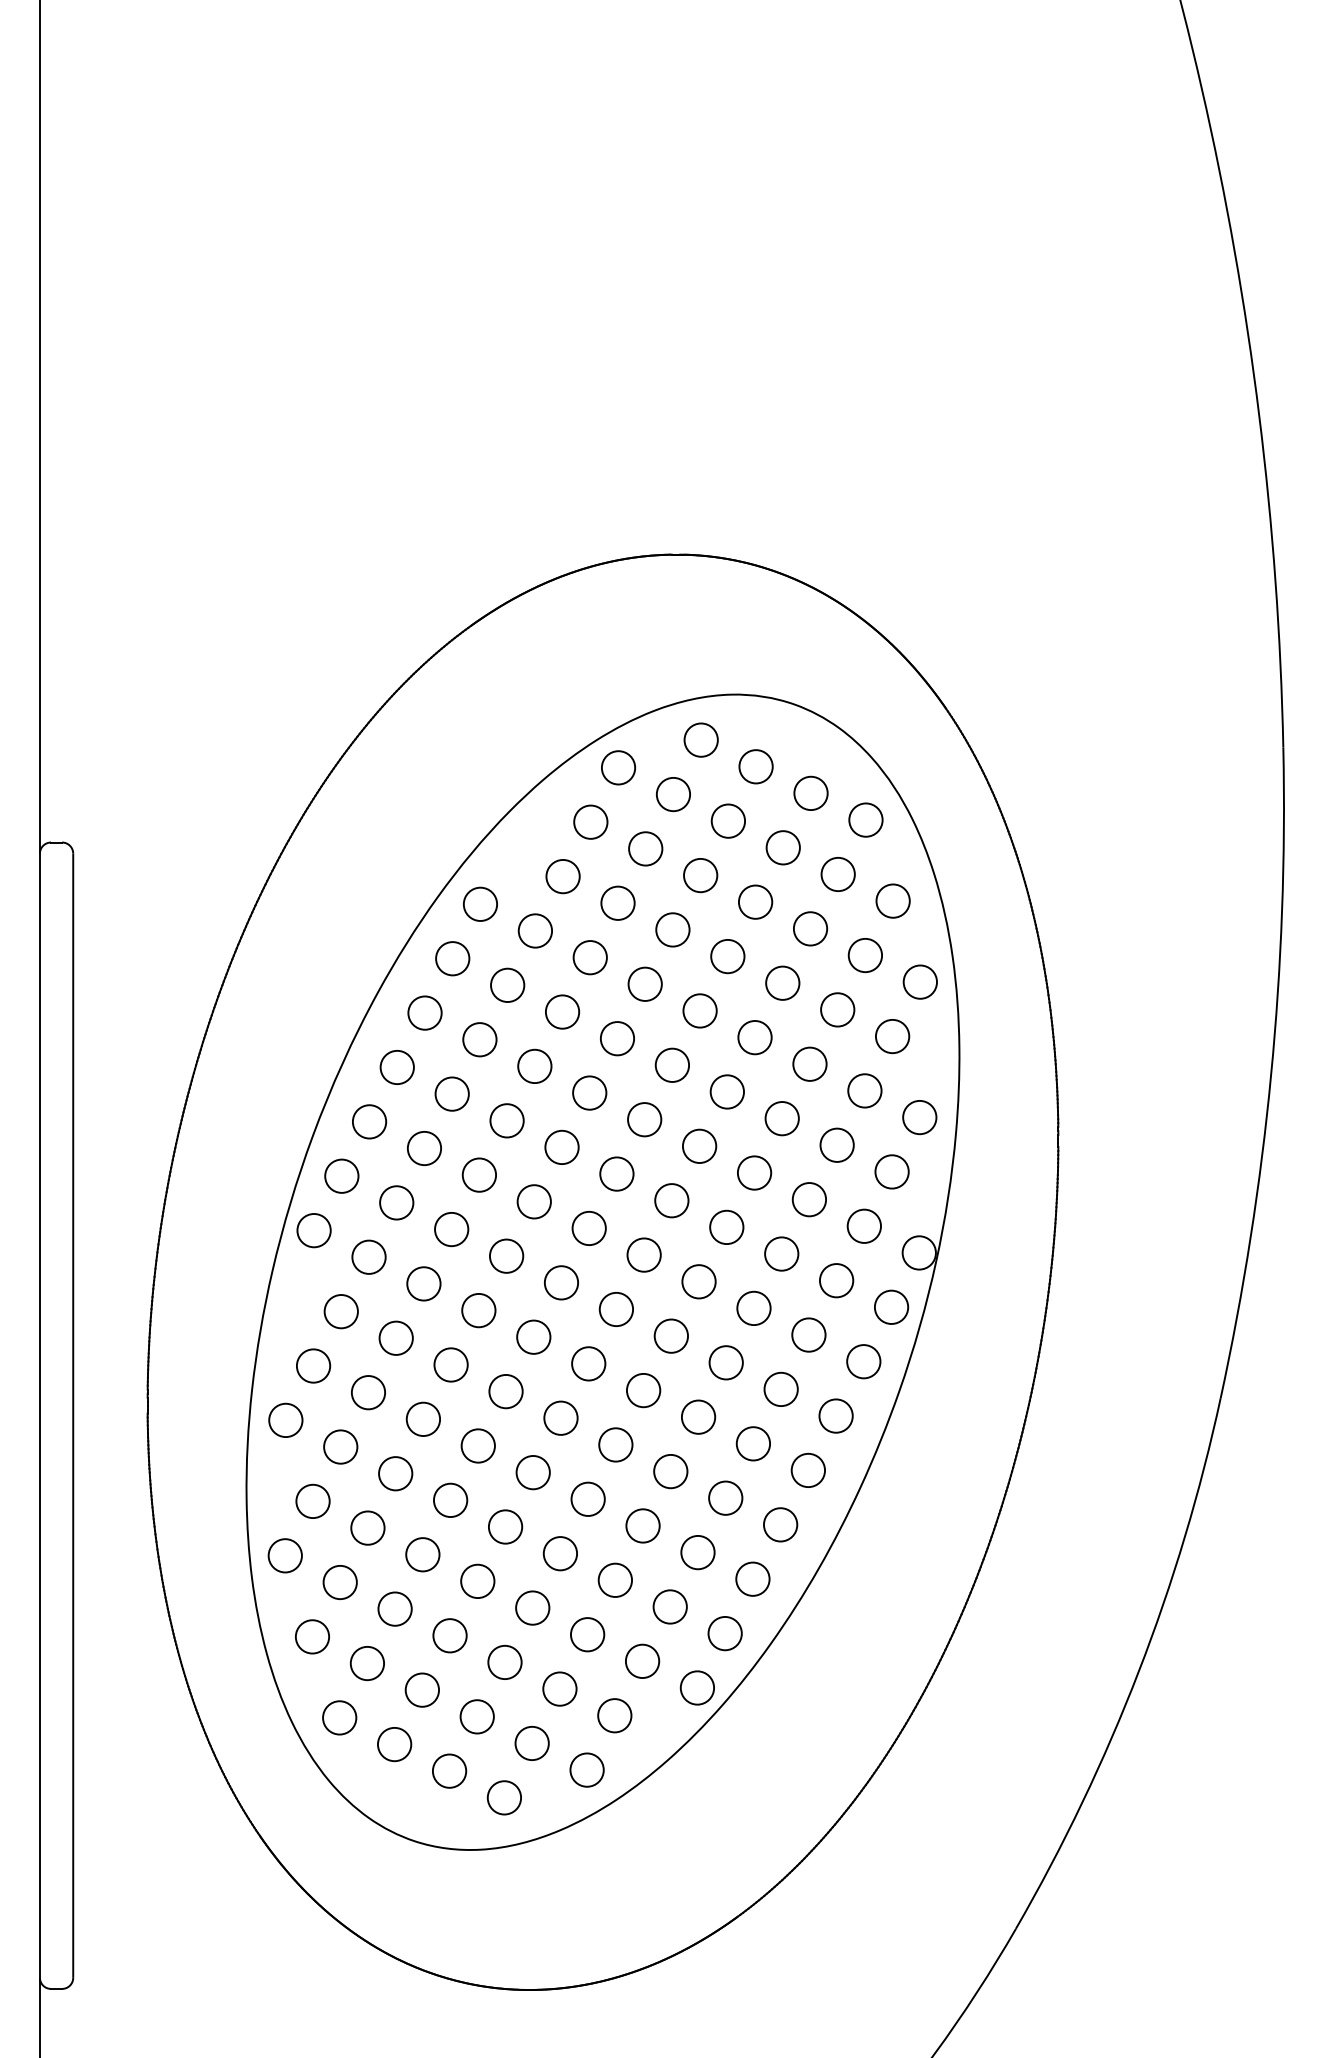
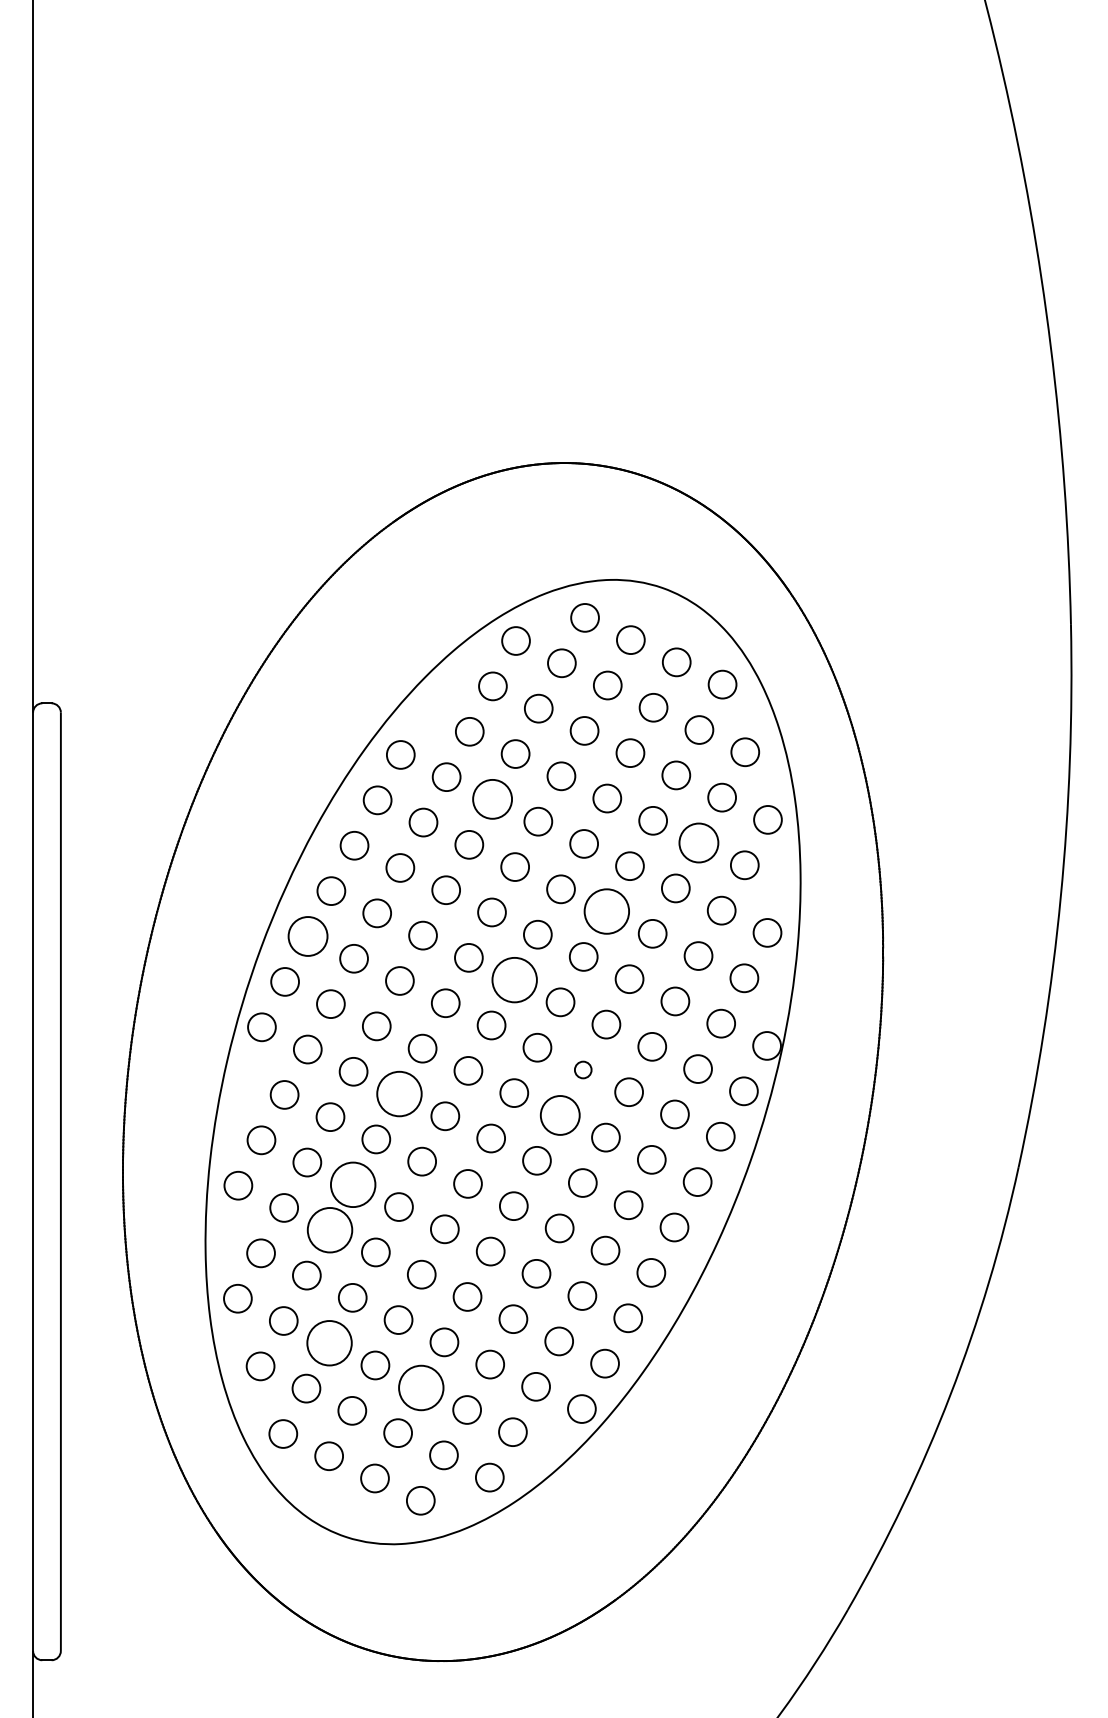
circle: (589, 957) -> (491, 799), size x1.4
circle: (837, 1009) -> (698, 842), size x1.4
circle: (727, 1091) -> (607, 911), size x1.6
circle: (369, 1121) -> (308, 936), size x1.4
circle: (616, 1173) -> (514, 979), size x1.6
circle: (698, 1281) -> (582, 1069), size x0.6
circle: (478, 1310) -> (399, 1093), size x1.6
circle: (670, 1335) -> (559, 1114), size x1.4
circle: (423, 1419) -> (353, 1184), size x1.6
circle: (395, 1473) -> (329, 1230), size x1.6
circle: (394, 1608) -> (329, 1342), size x1.6
circle: (504, 1661) -> (420, 1386), size x1.6

